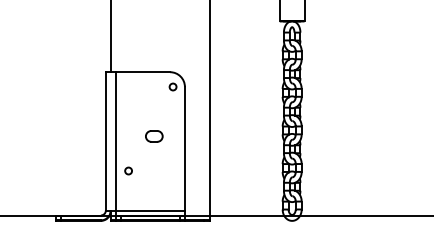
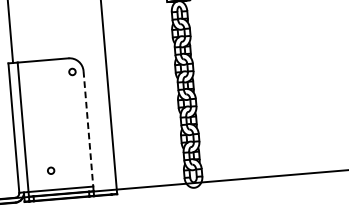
part: (154, 136) -> (58, 119), removed
line: (184, 148) -> (87, 128), solid -> dashed
circle: (128, 170) -> (50, 170), moved

